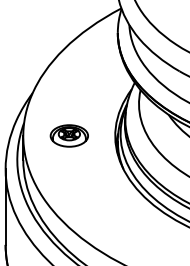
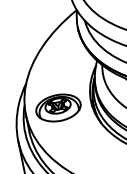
part: (69, 135) -> (58, 107), size x1.67

